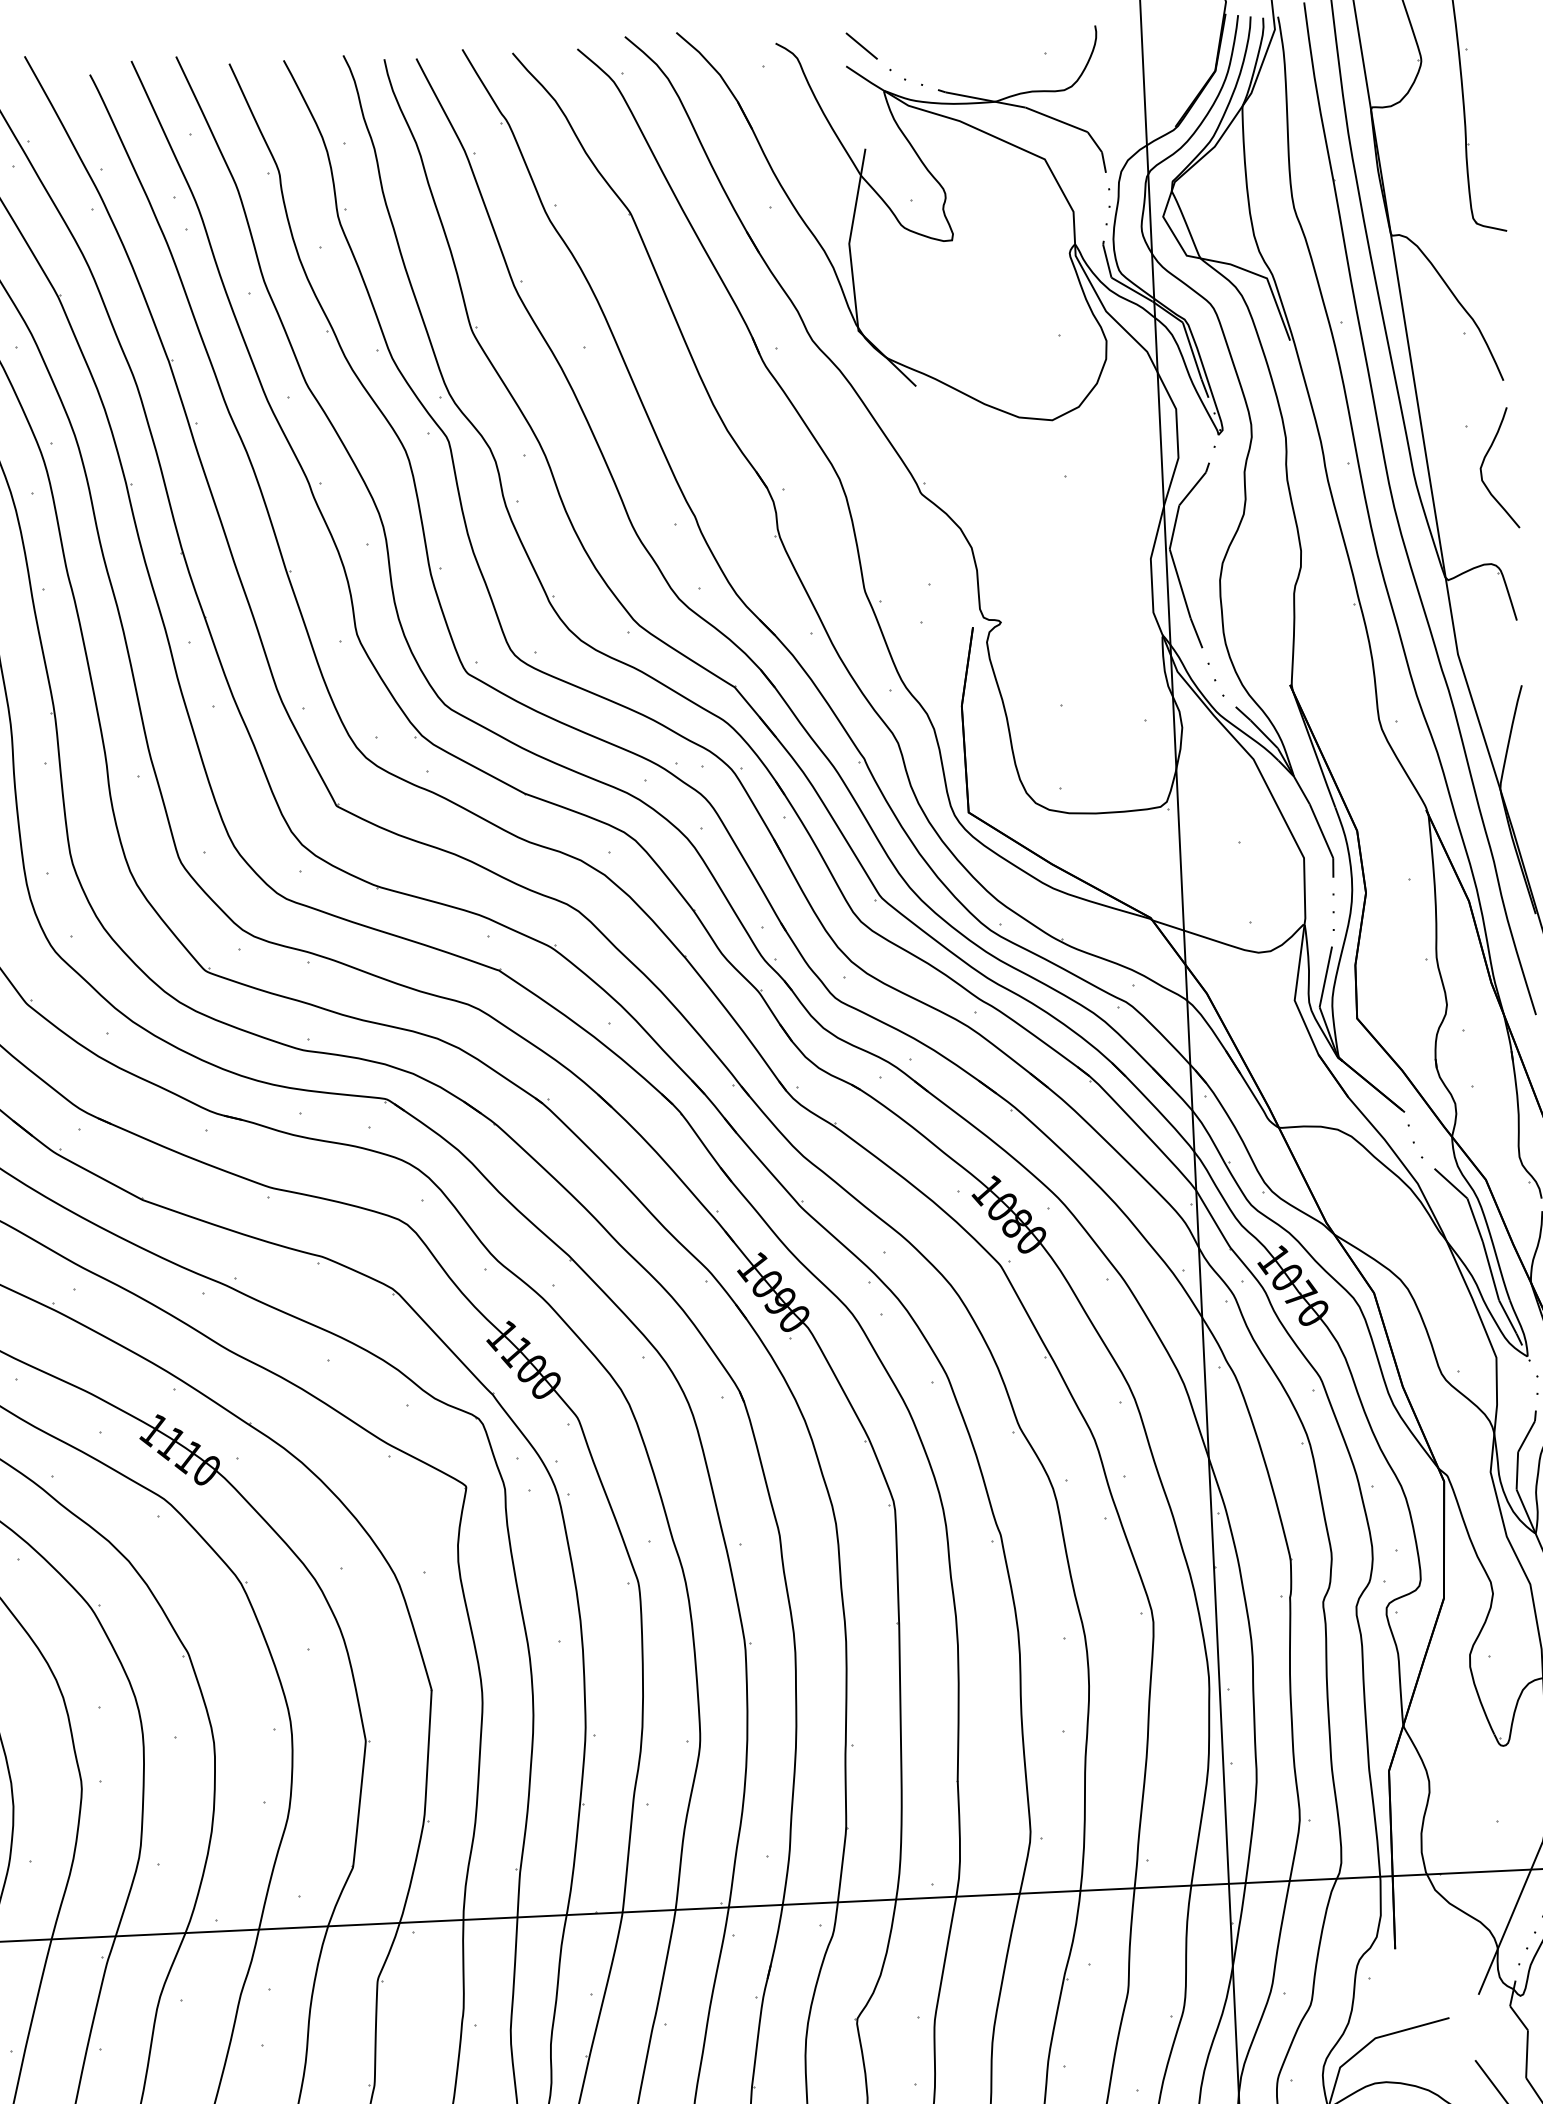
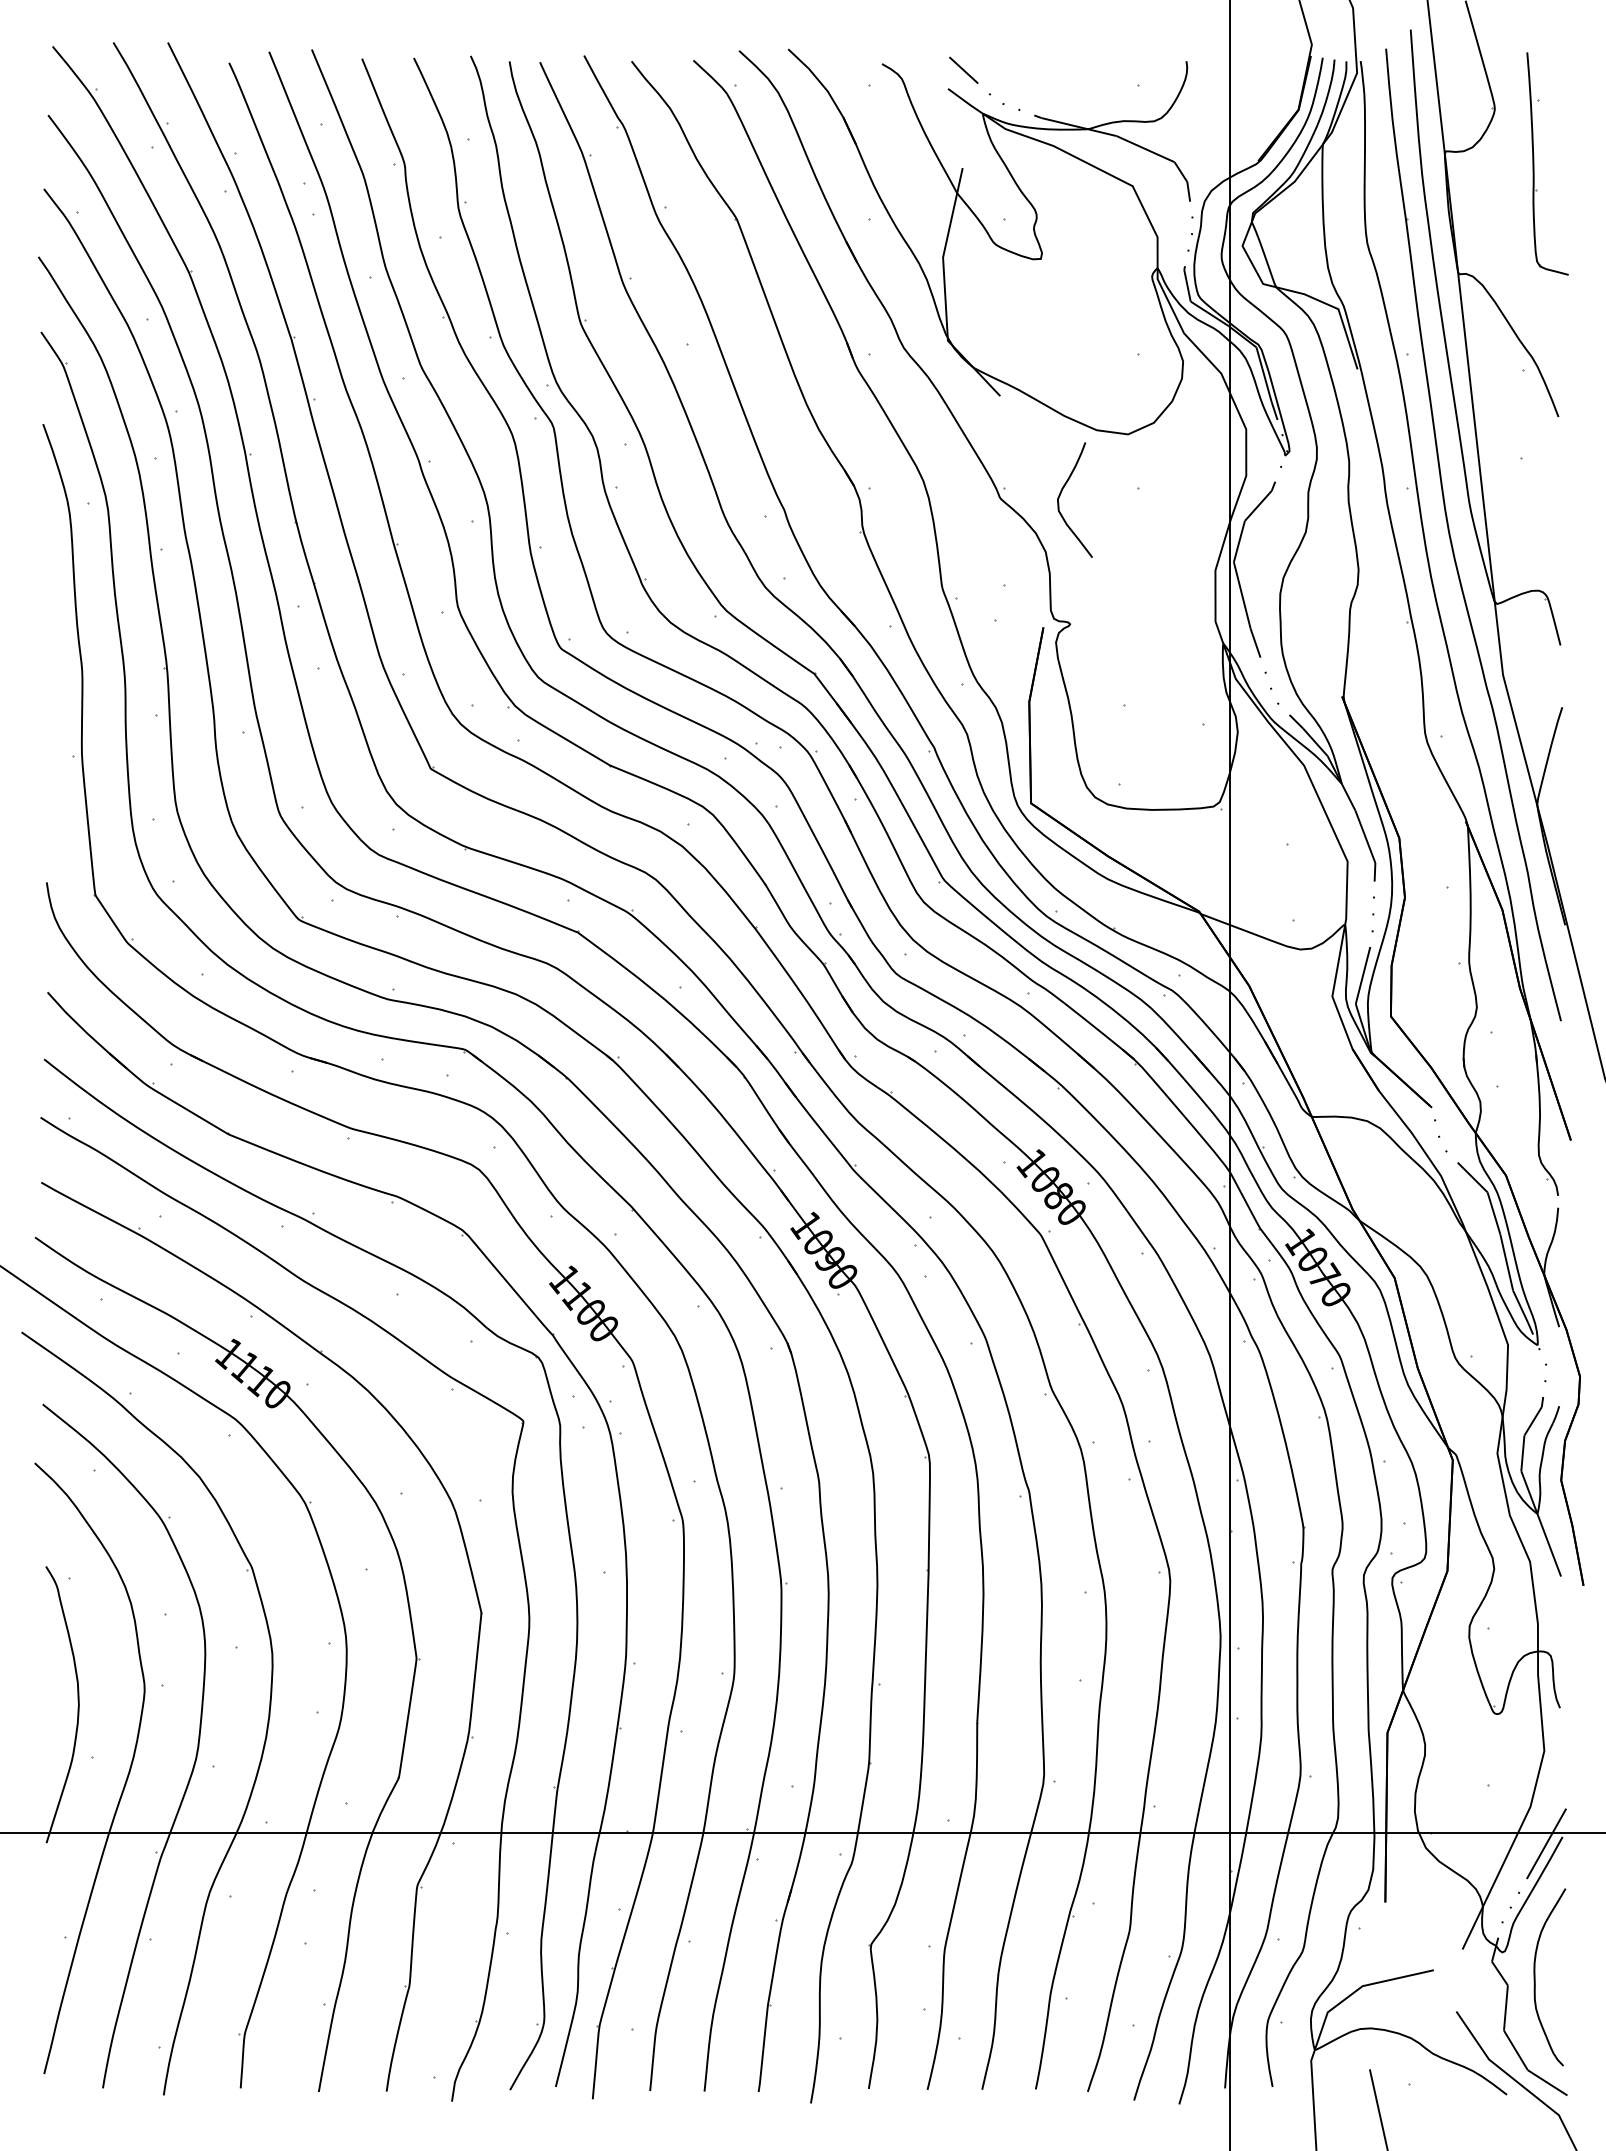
curve: (1484, 462) -> (1061, 493), moved

